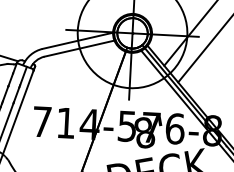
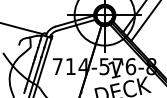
text: (145, 132) -> (114, 69), 8' -> 1'

